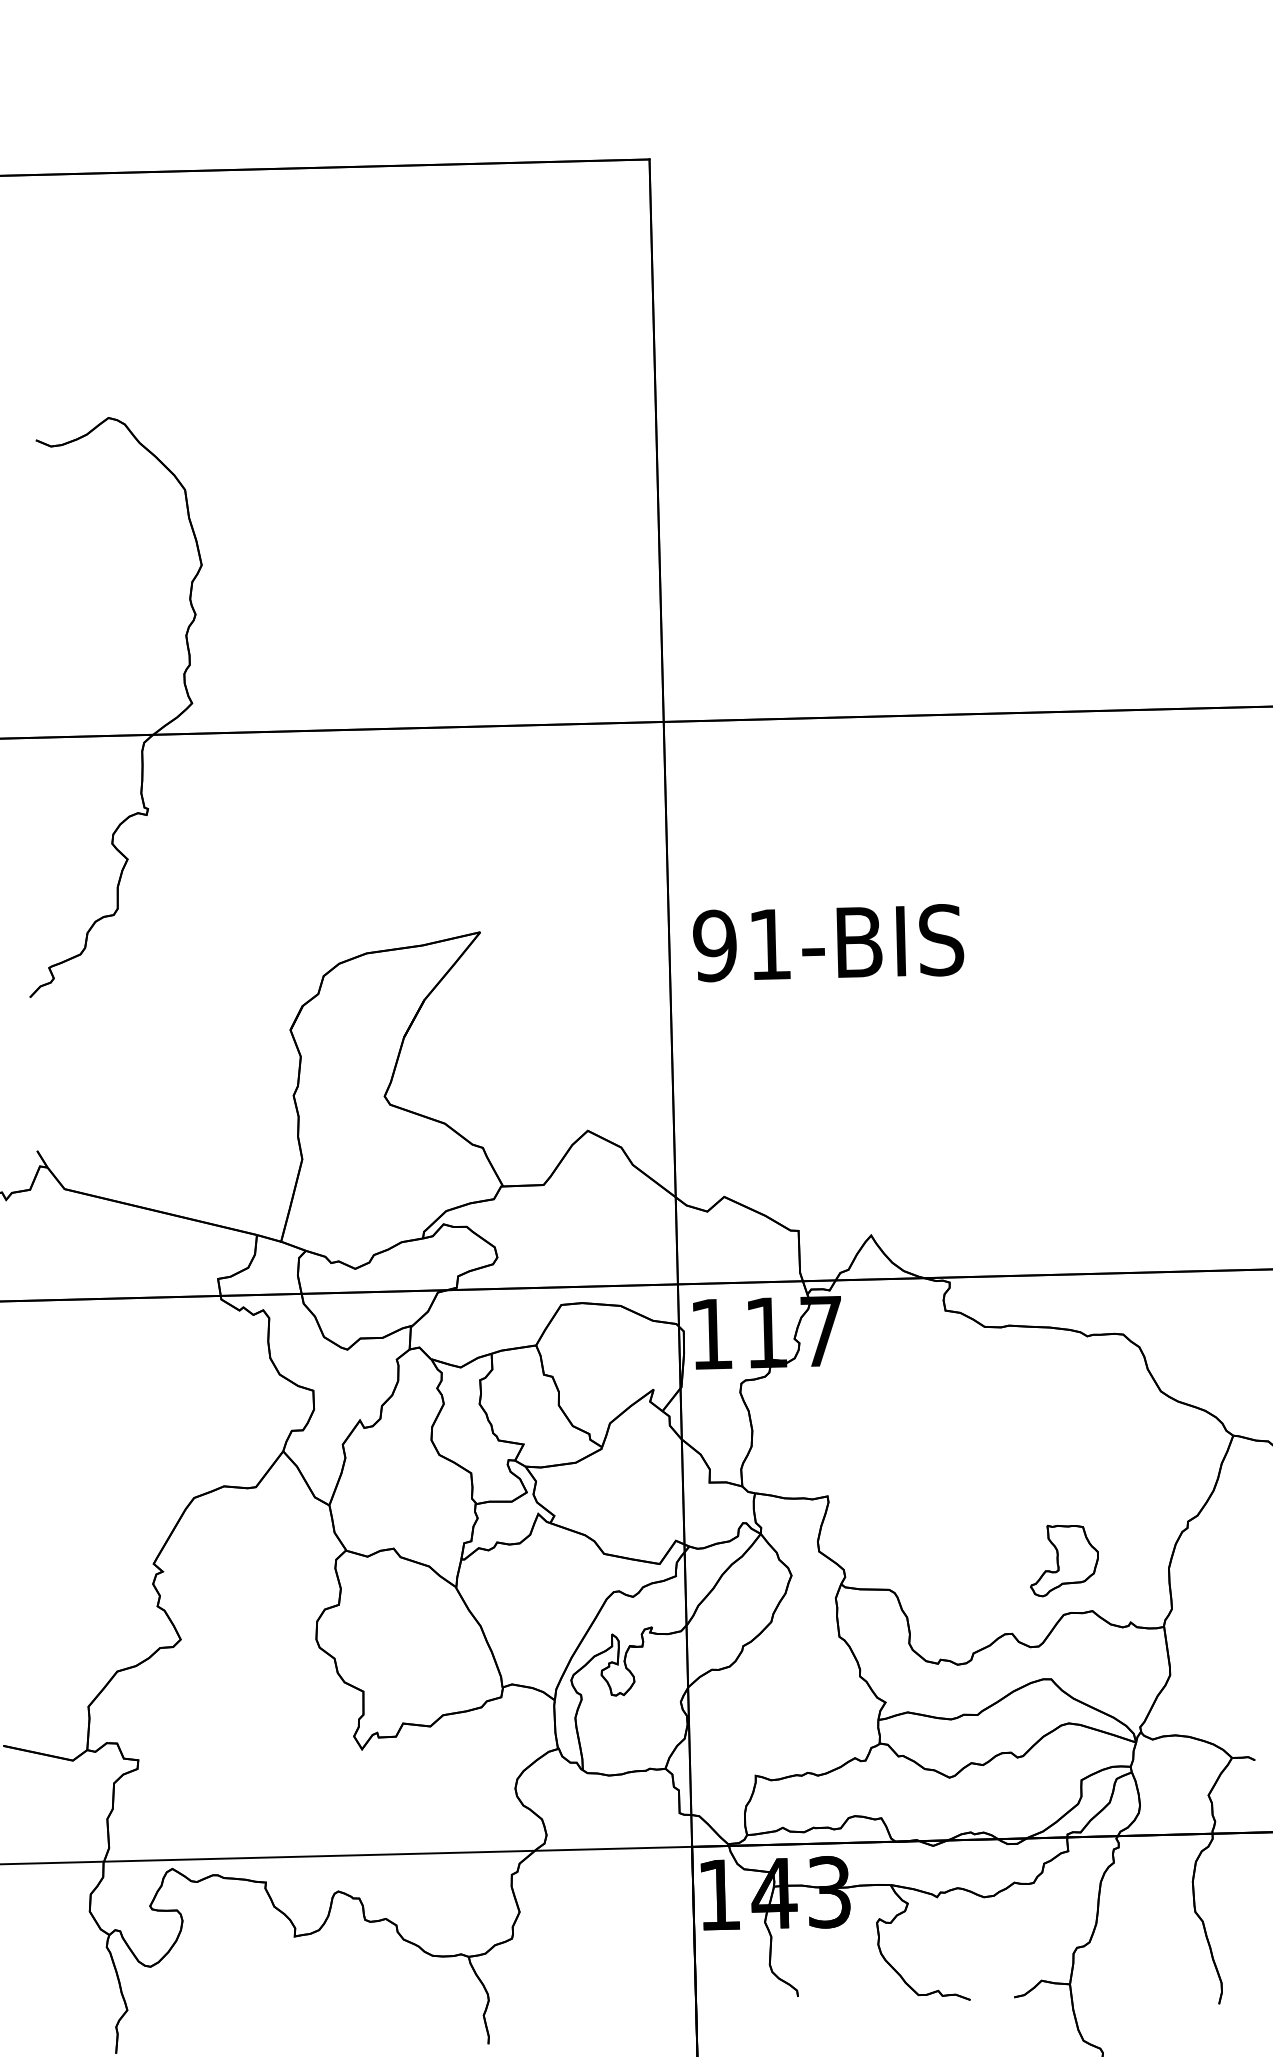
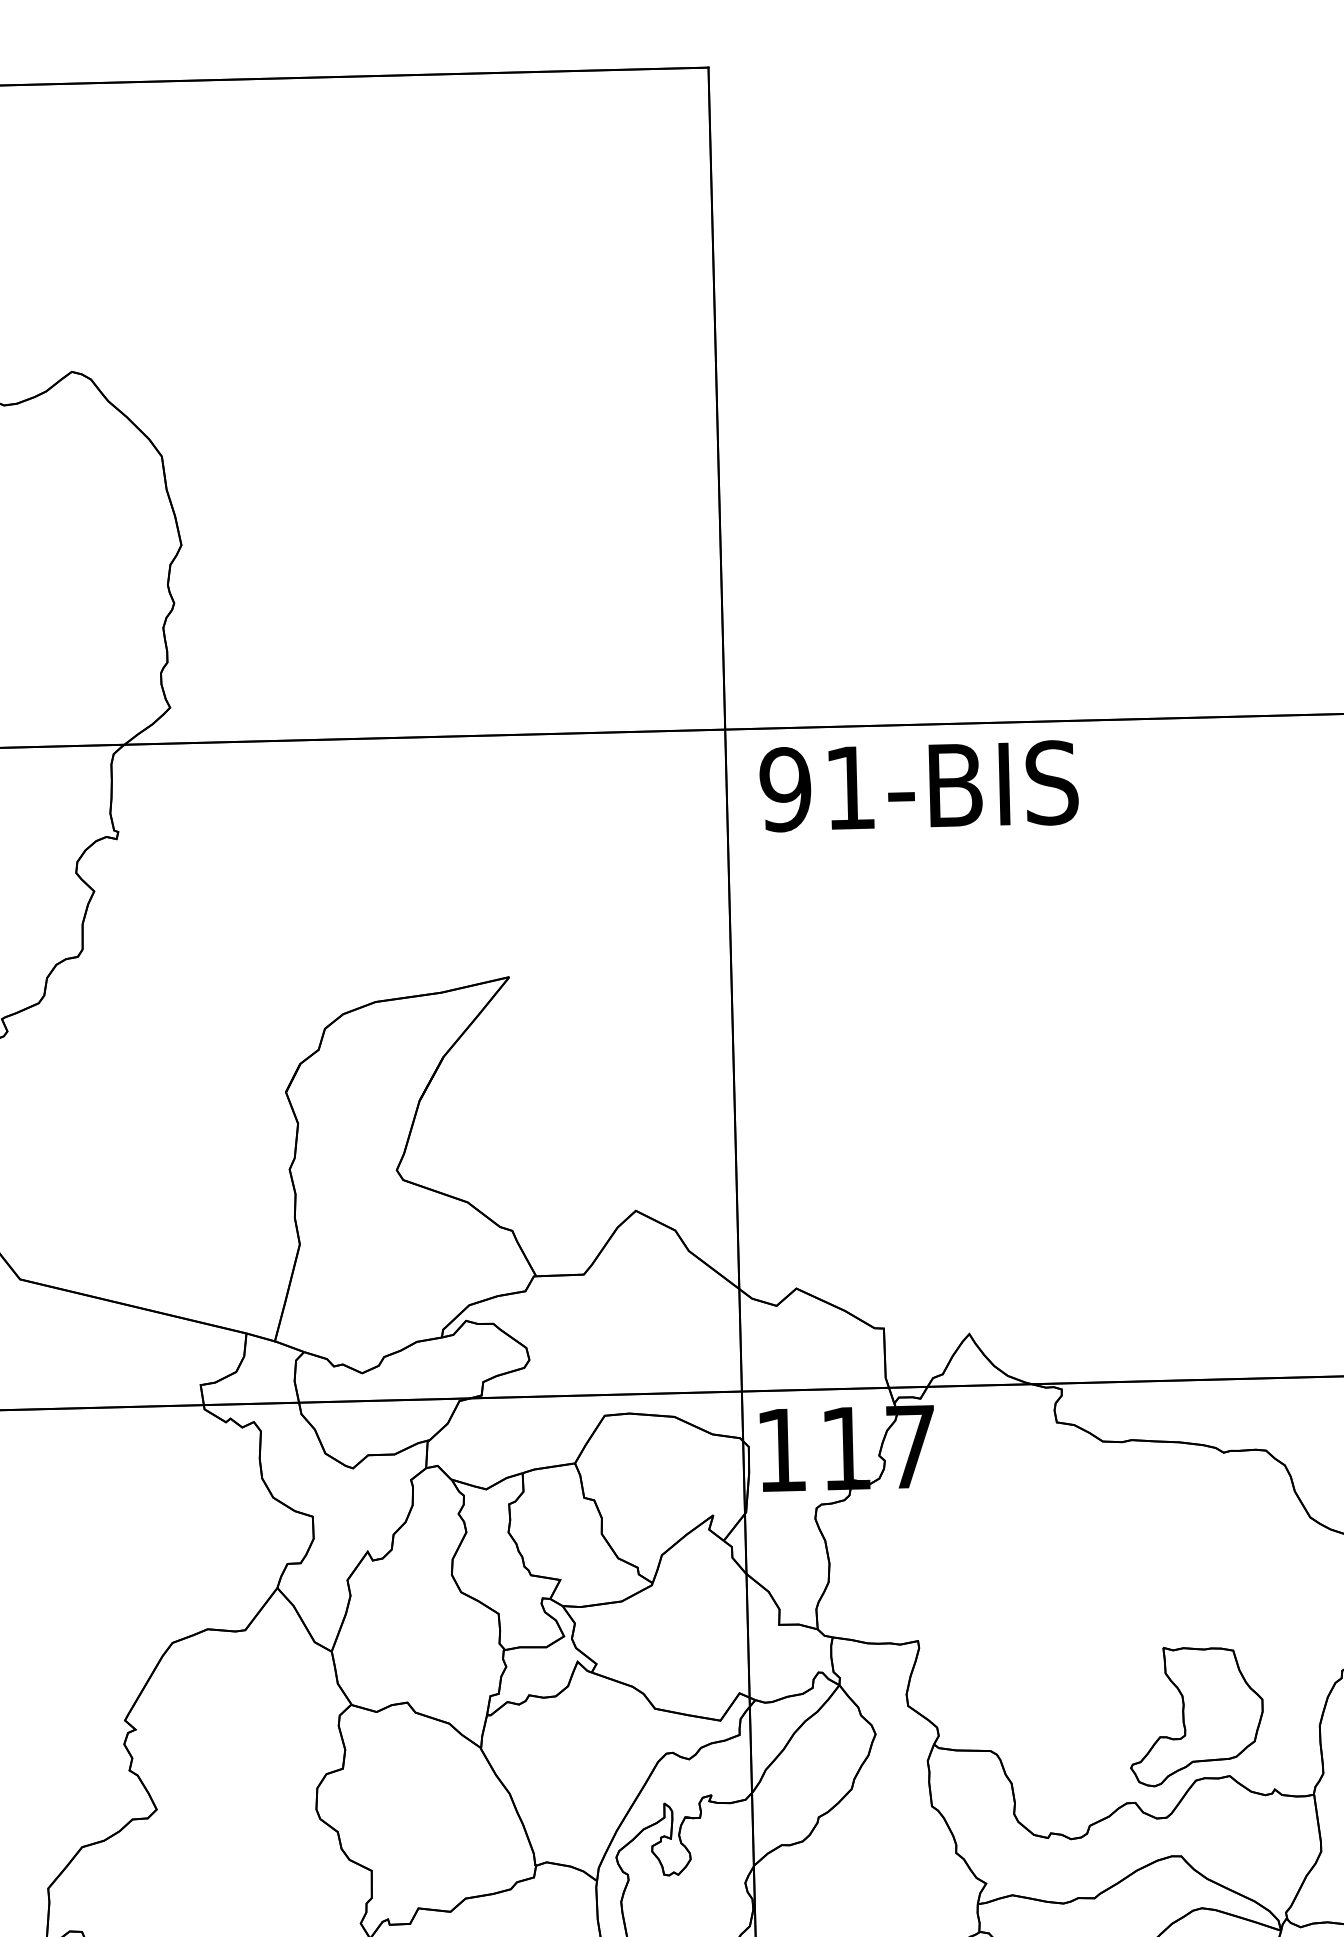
text: (828, 943) -> (919, 786), moved
part: (1064, 1560) -> (1196, 1716), size x1.67

